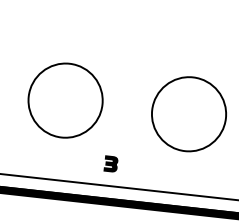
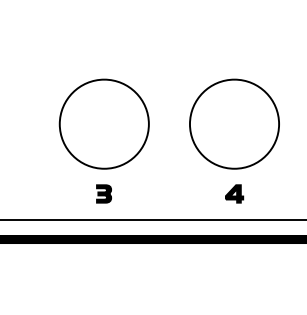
part: (64, 99) -> (103, 123), moved
part: (110, 163) -> (103, 193), moved
part: (182, 171) -> (234, 193), added

